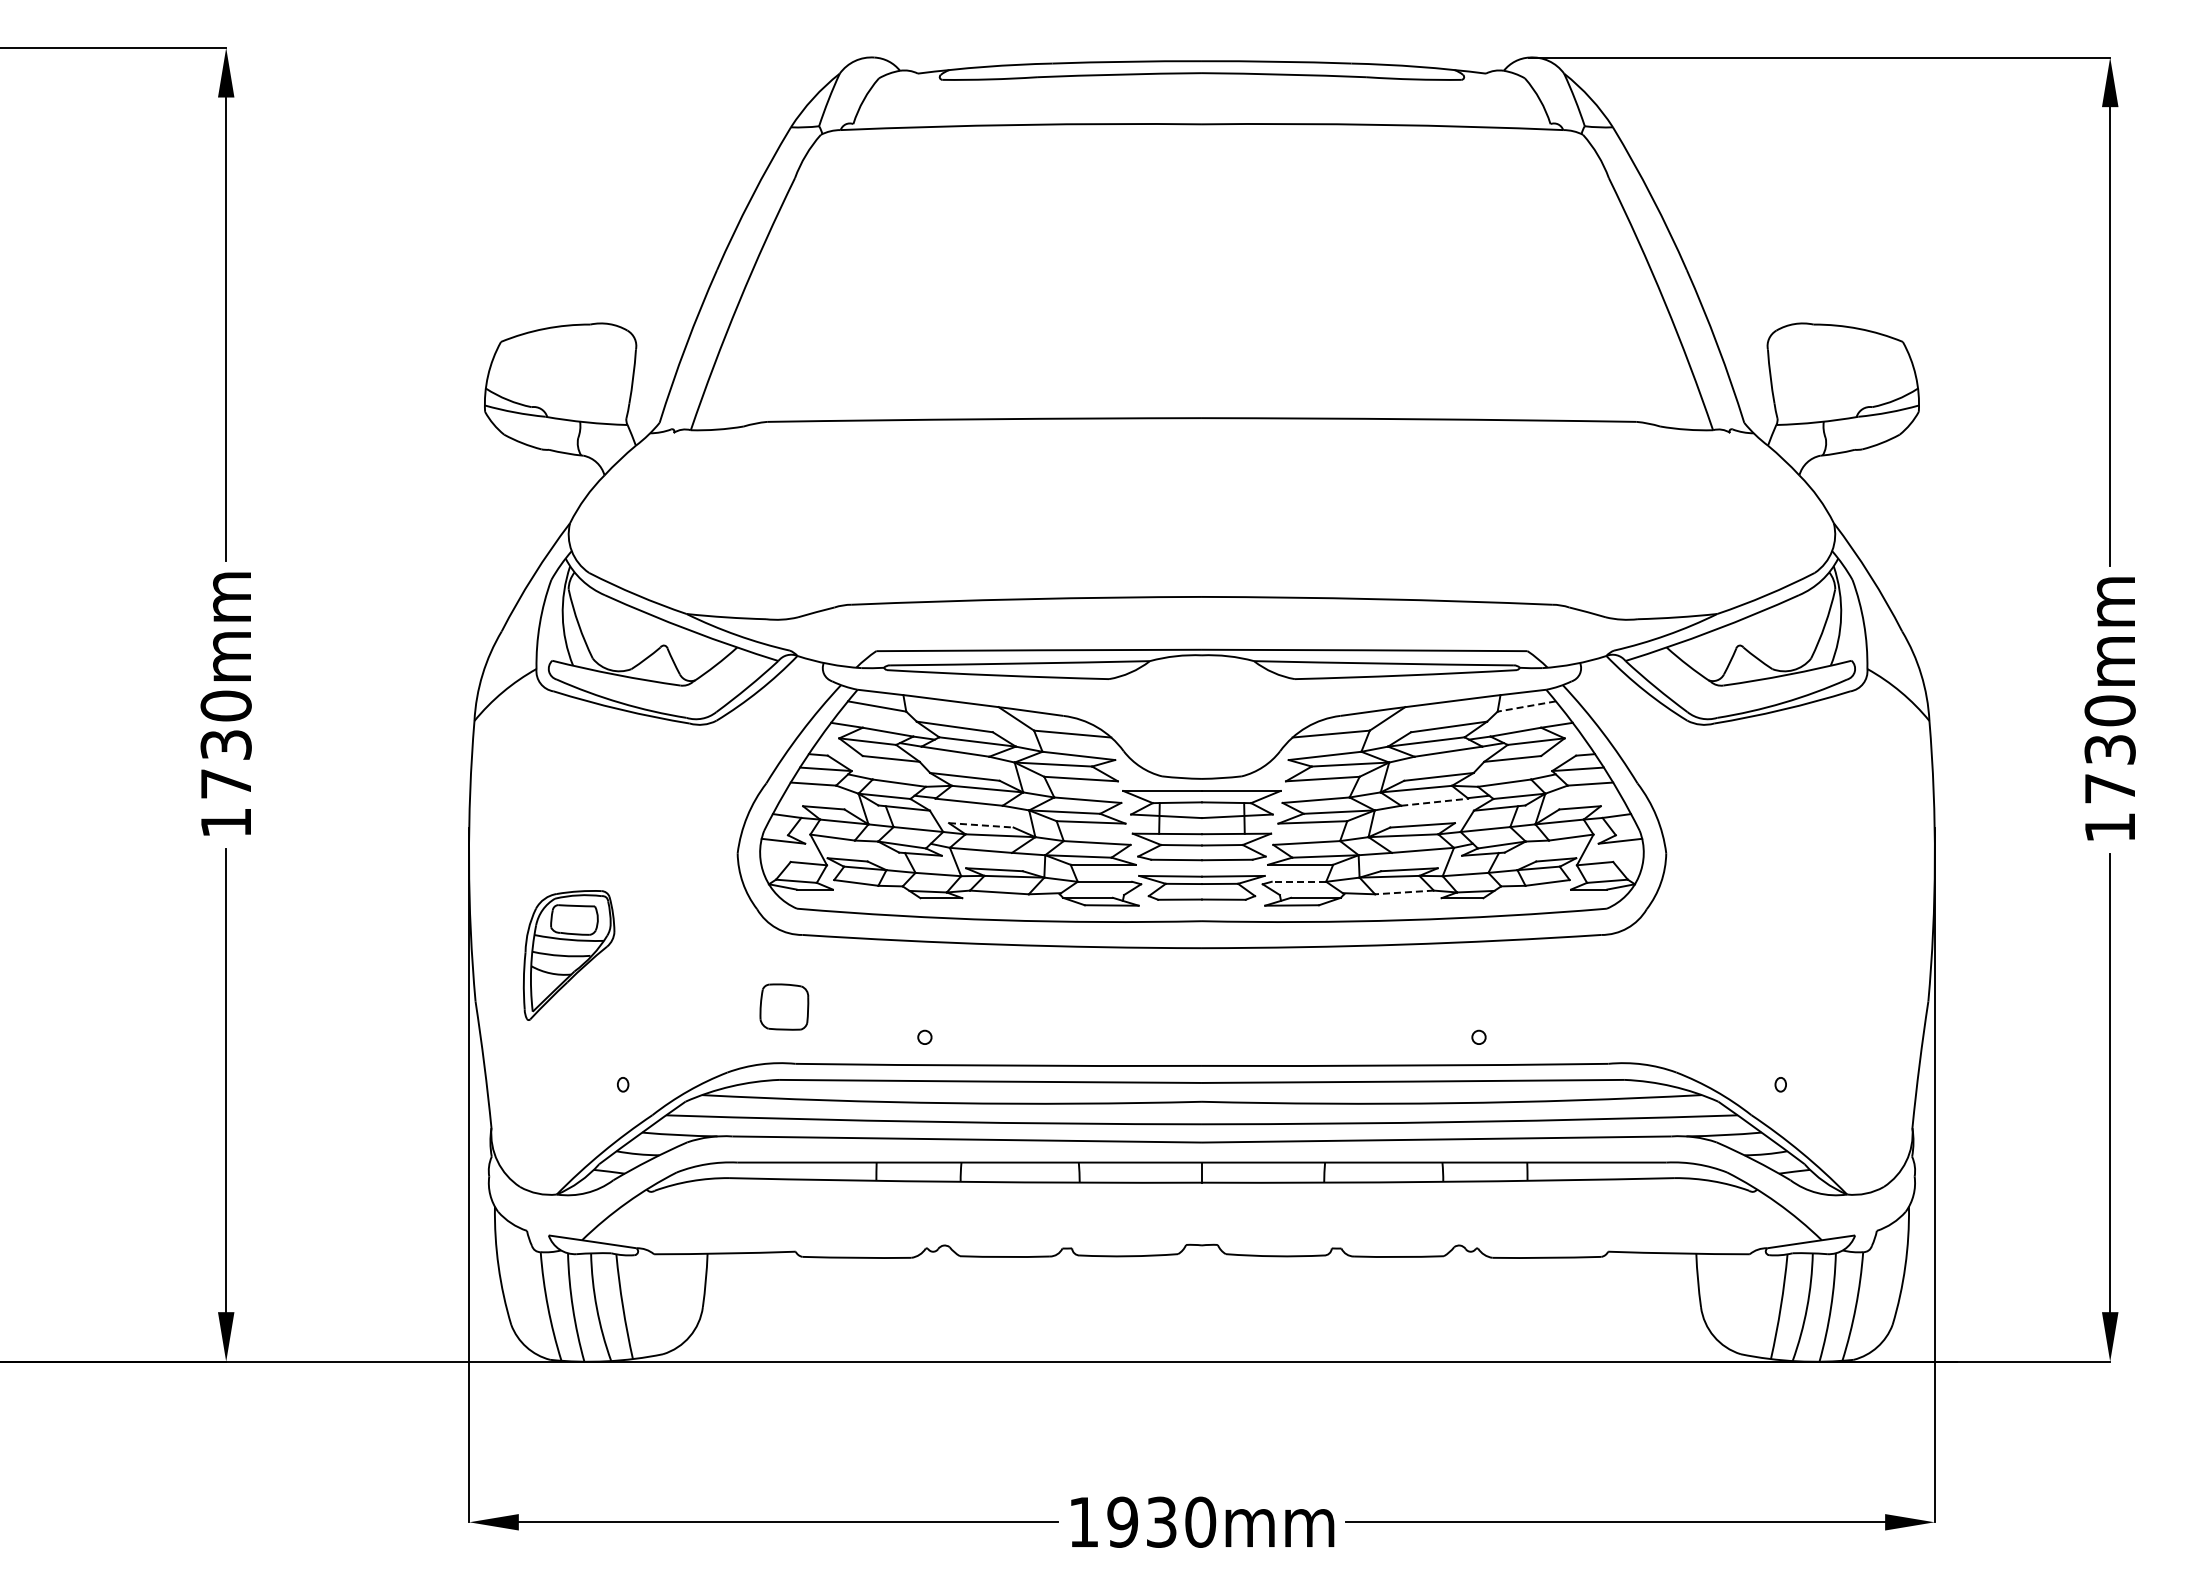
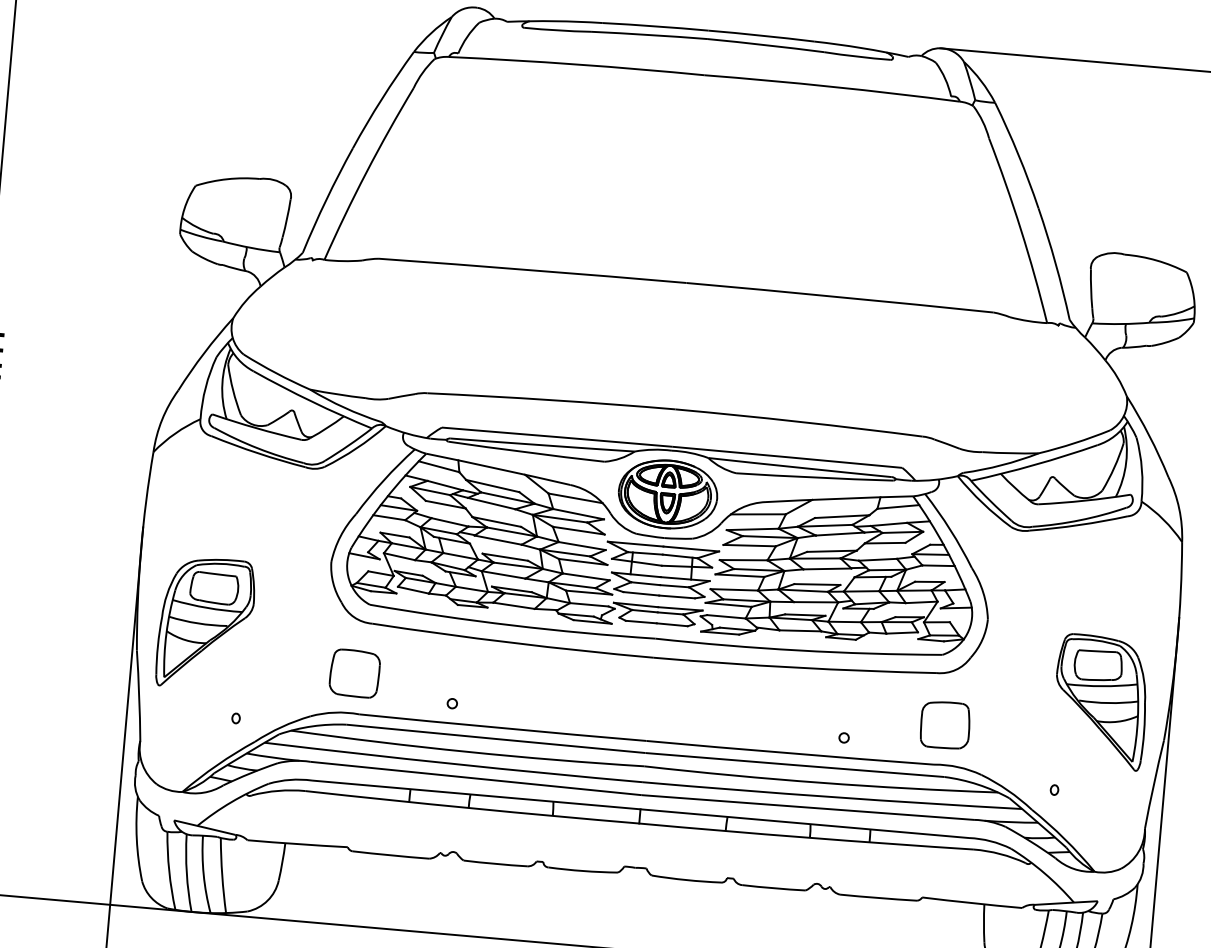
line: (1526, 706) -> (898, 506), dashed -> solid
part: (1201, 716) -> (667, 493), added
line: (1434, 802) -> (827, 569), dashed -> solid
line: (981, 825) -> (505, 557), dashed -> solid
line: (1298, 881) -> (726, 616), dashed -> solid
line: (1403, 892) -> (799, 630), dashed -> solid
part: (568, 955) -> (205, 623), size x1.43
part: (1834, 955) -> (1100, 702), added
part: (784, 1006) -> (355, 673), size x1.43
part: (1619, 1006) -> (945, 724), added

